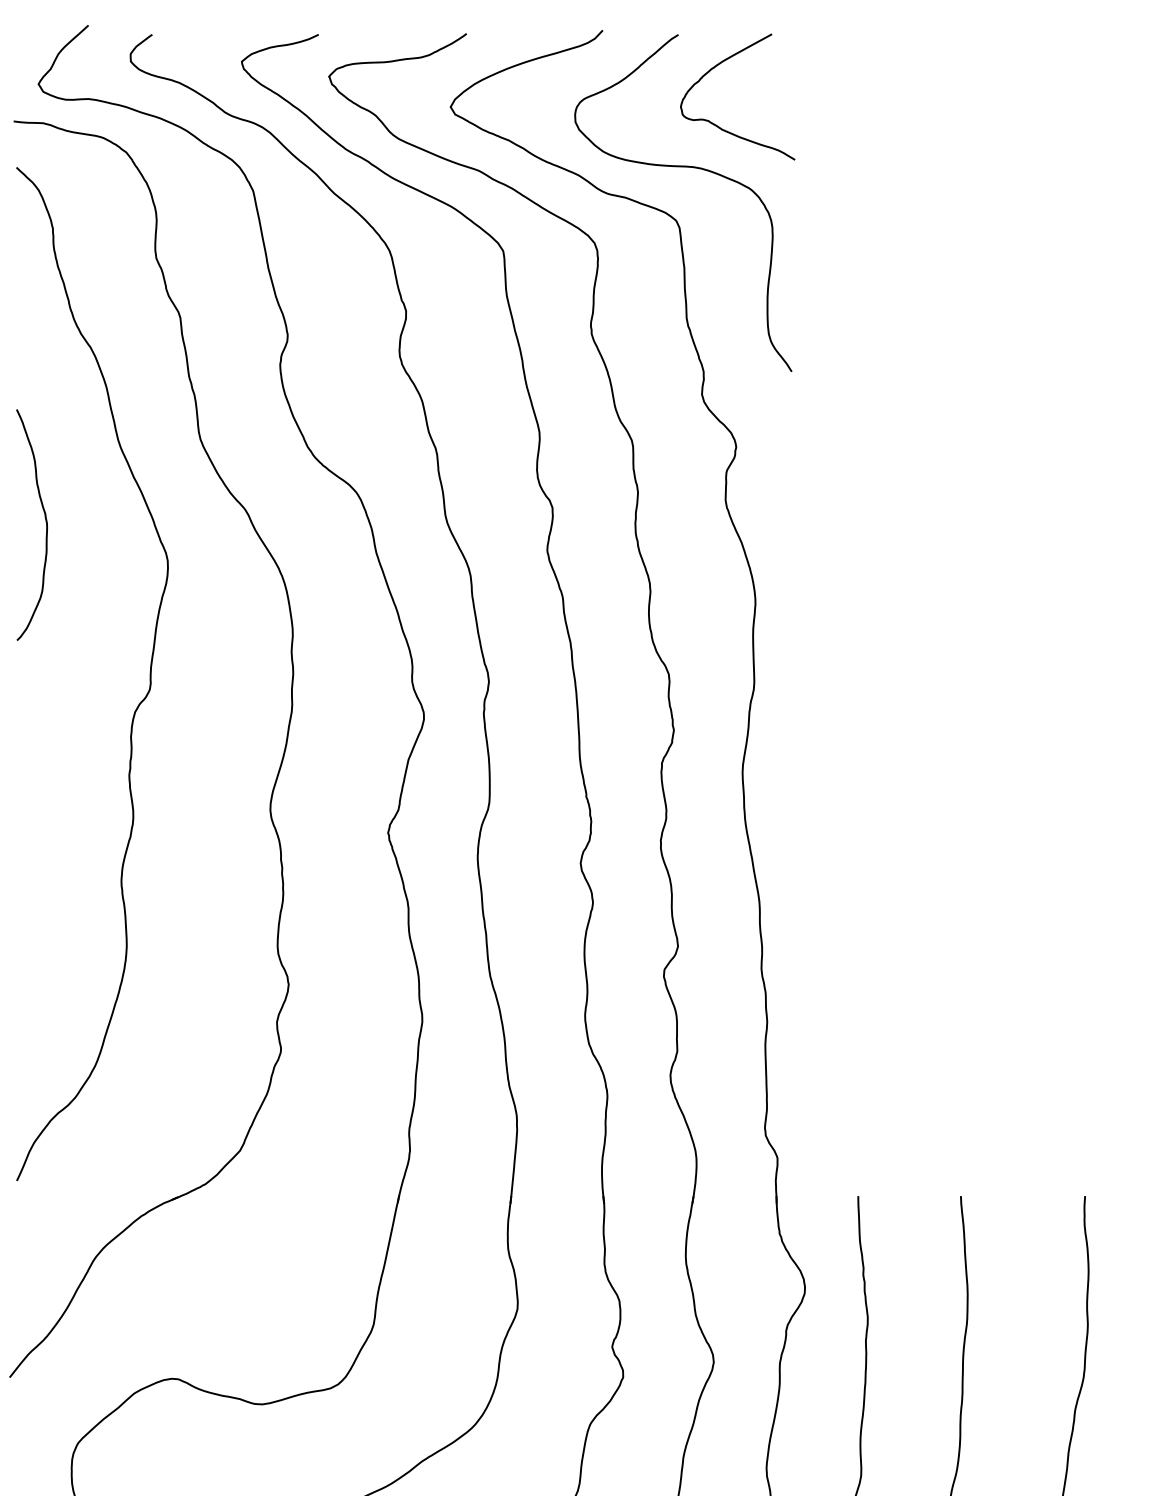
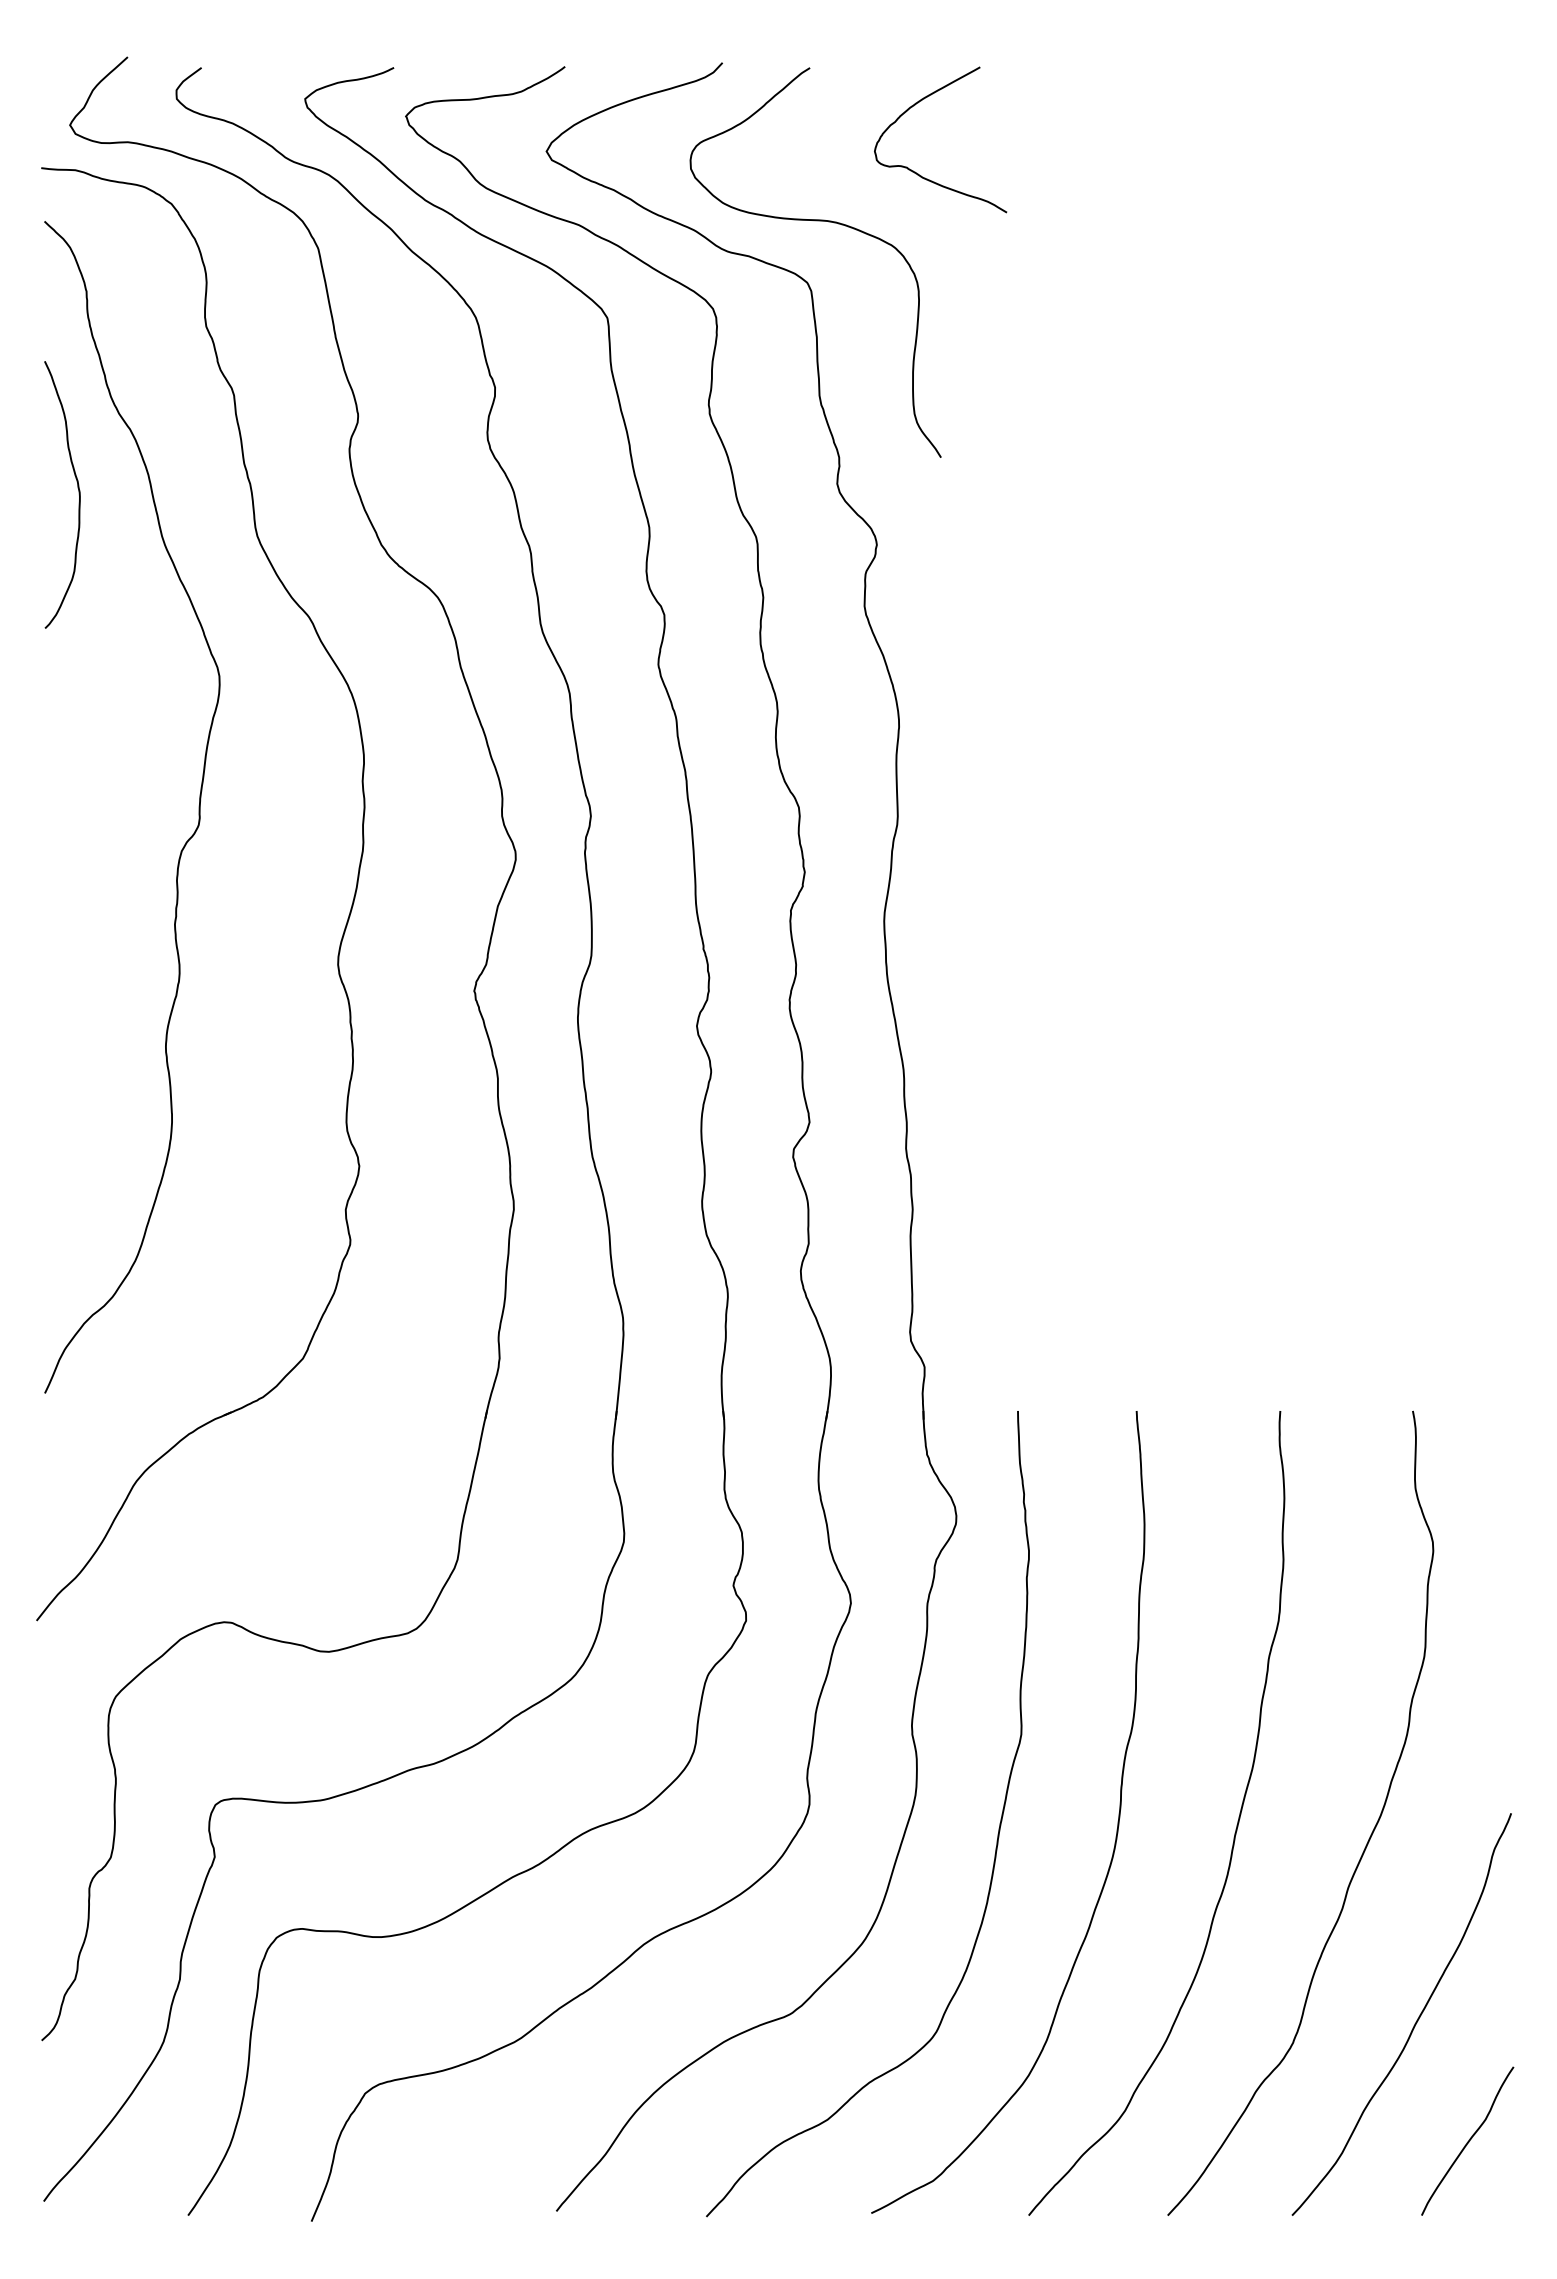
curve: (718, 126) -> (918, 173), moved
curve: (45, 524) -> (78, 494), moved

